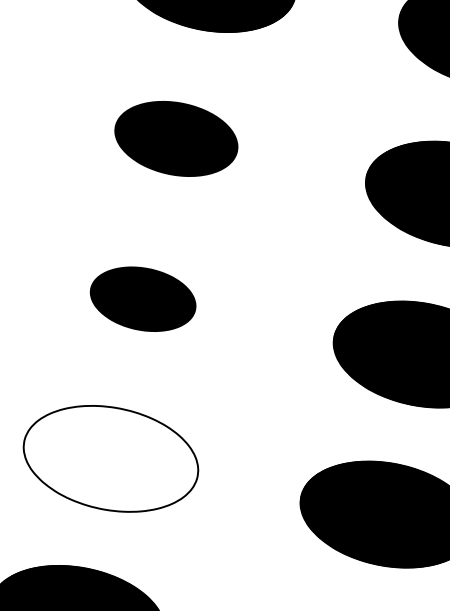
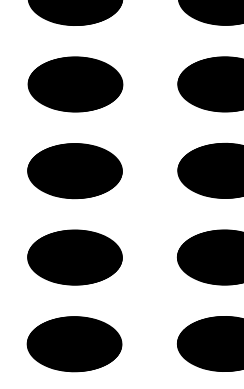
part: (176, 138) -> (75, 84), size x1.43
part: (142, 299) -> (74, 171), size x1.67
hatch: (110, 458) -> (74, 257), added

